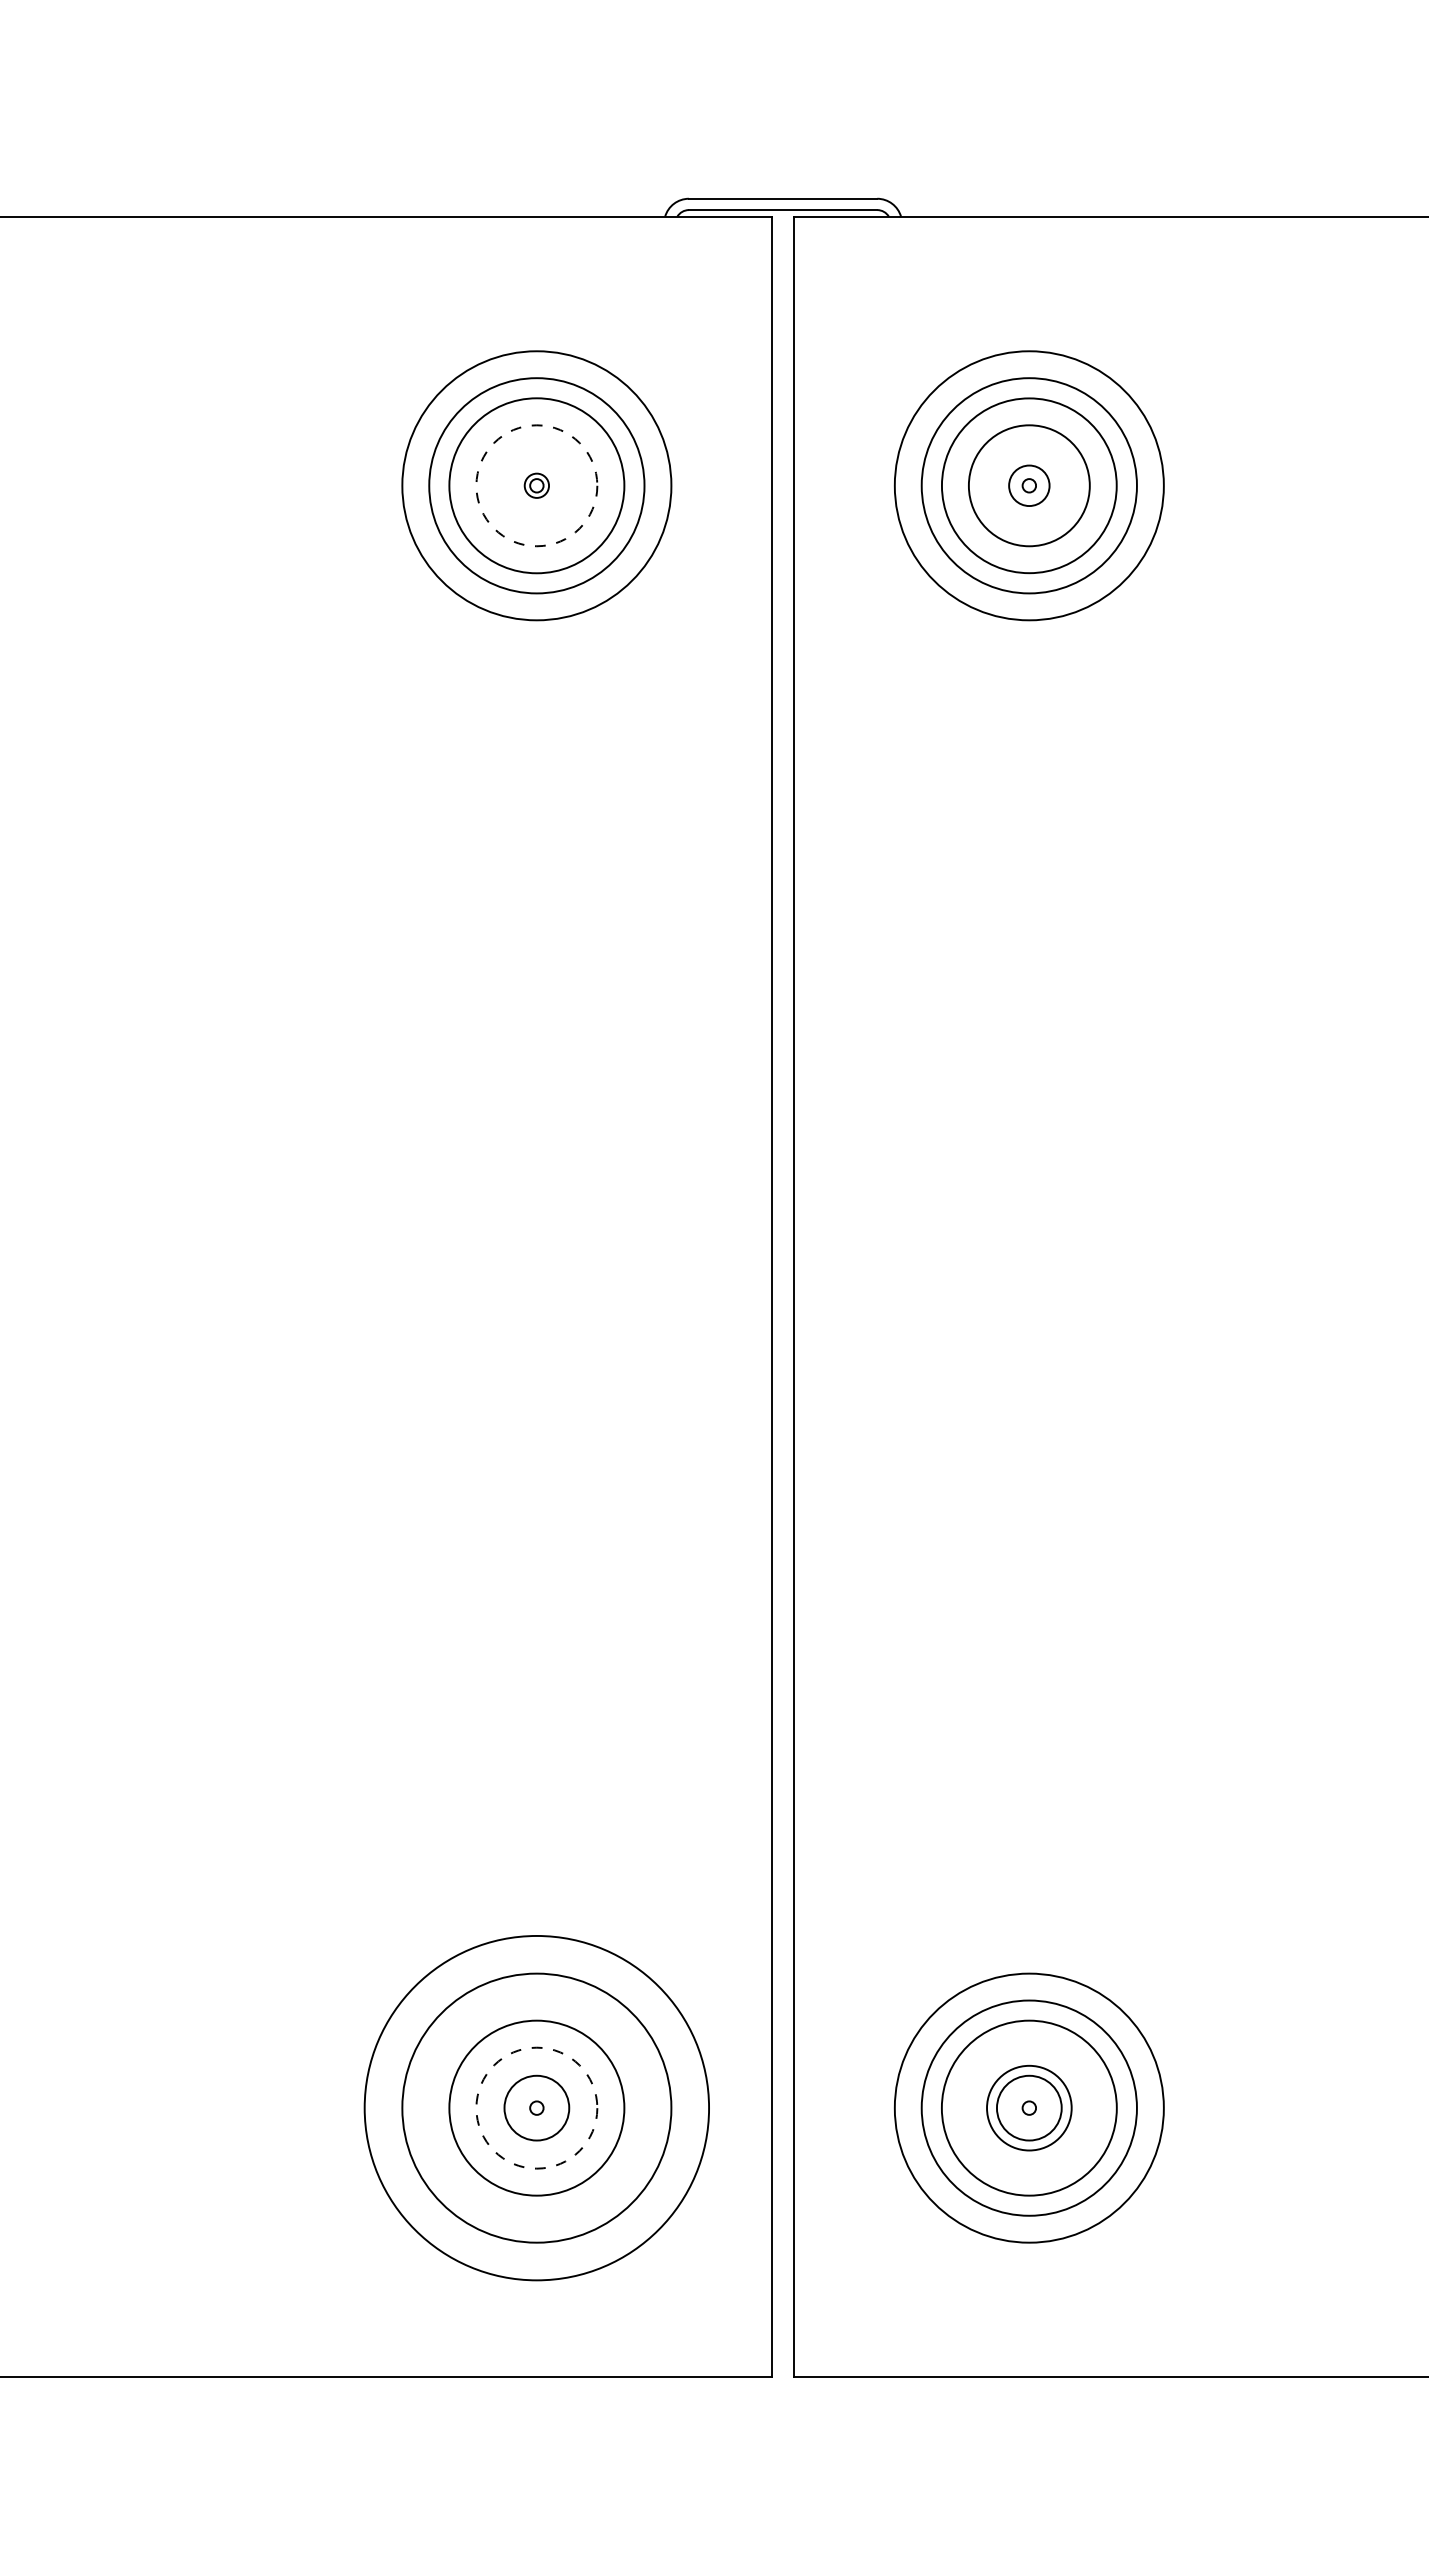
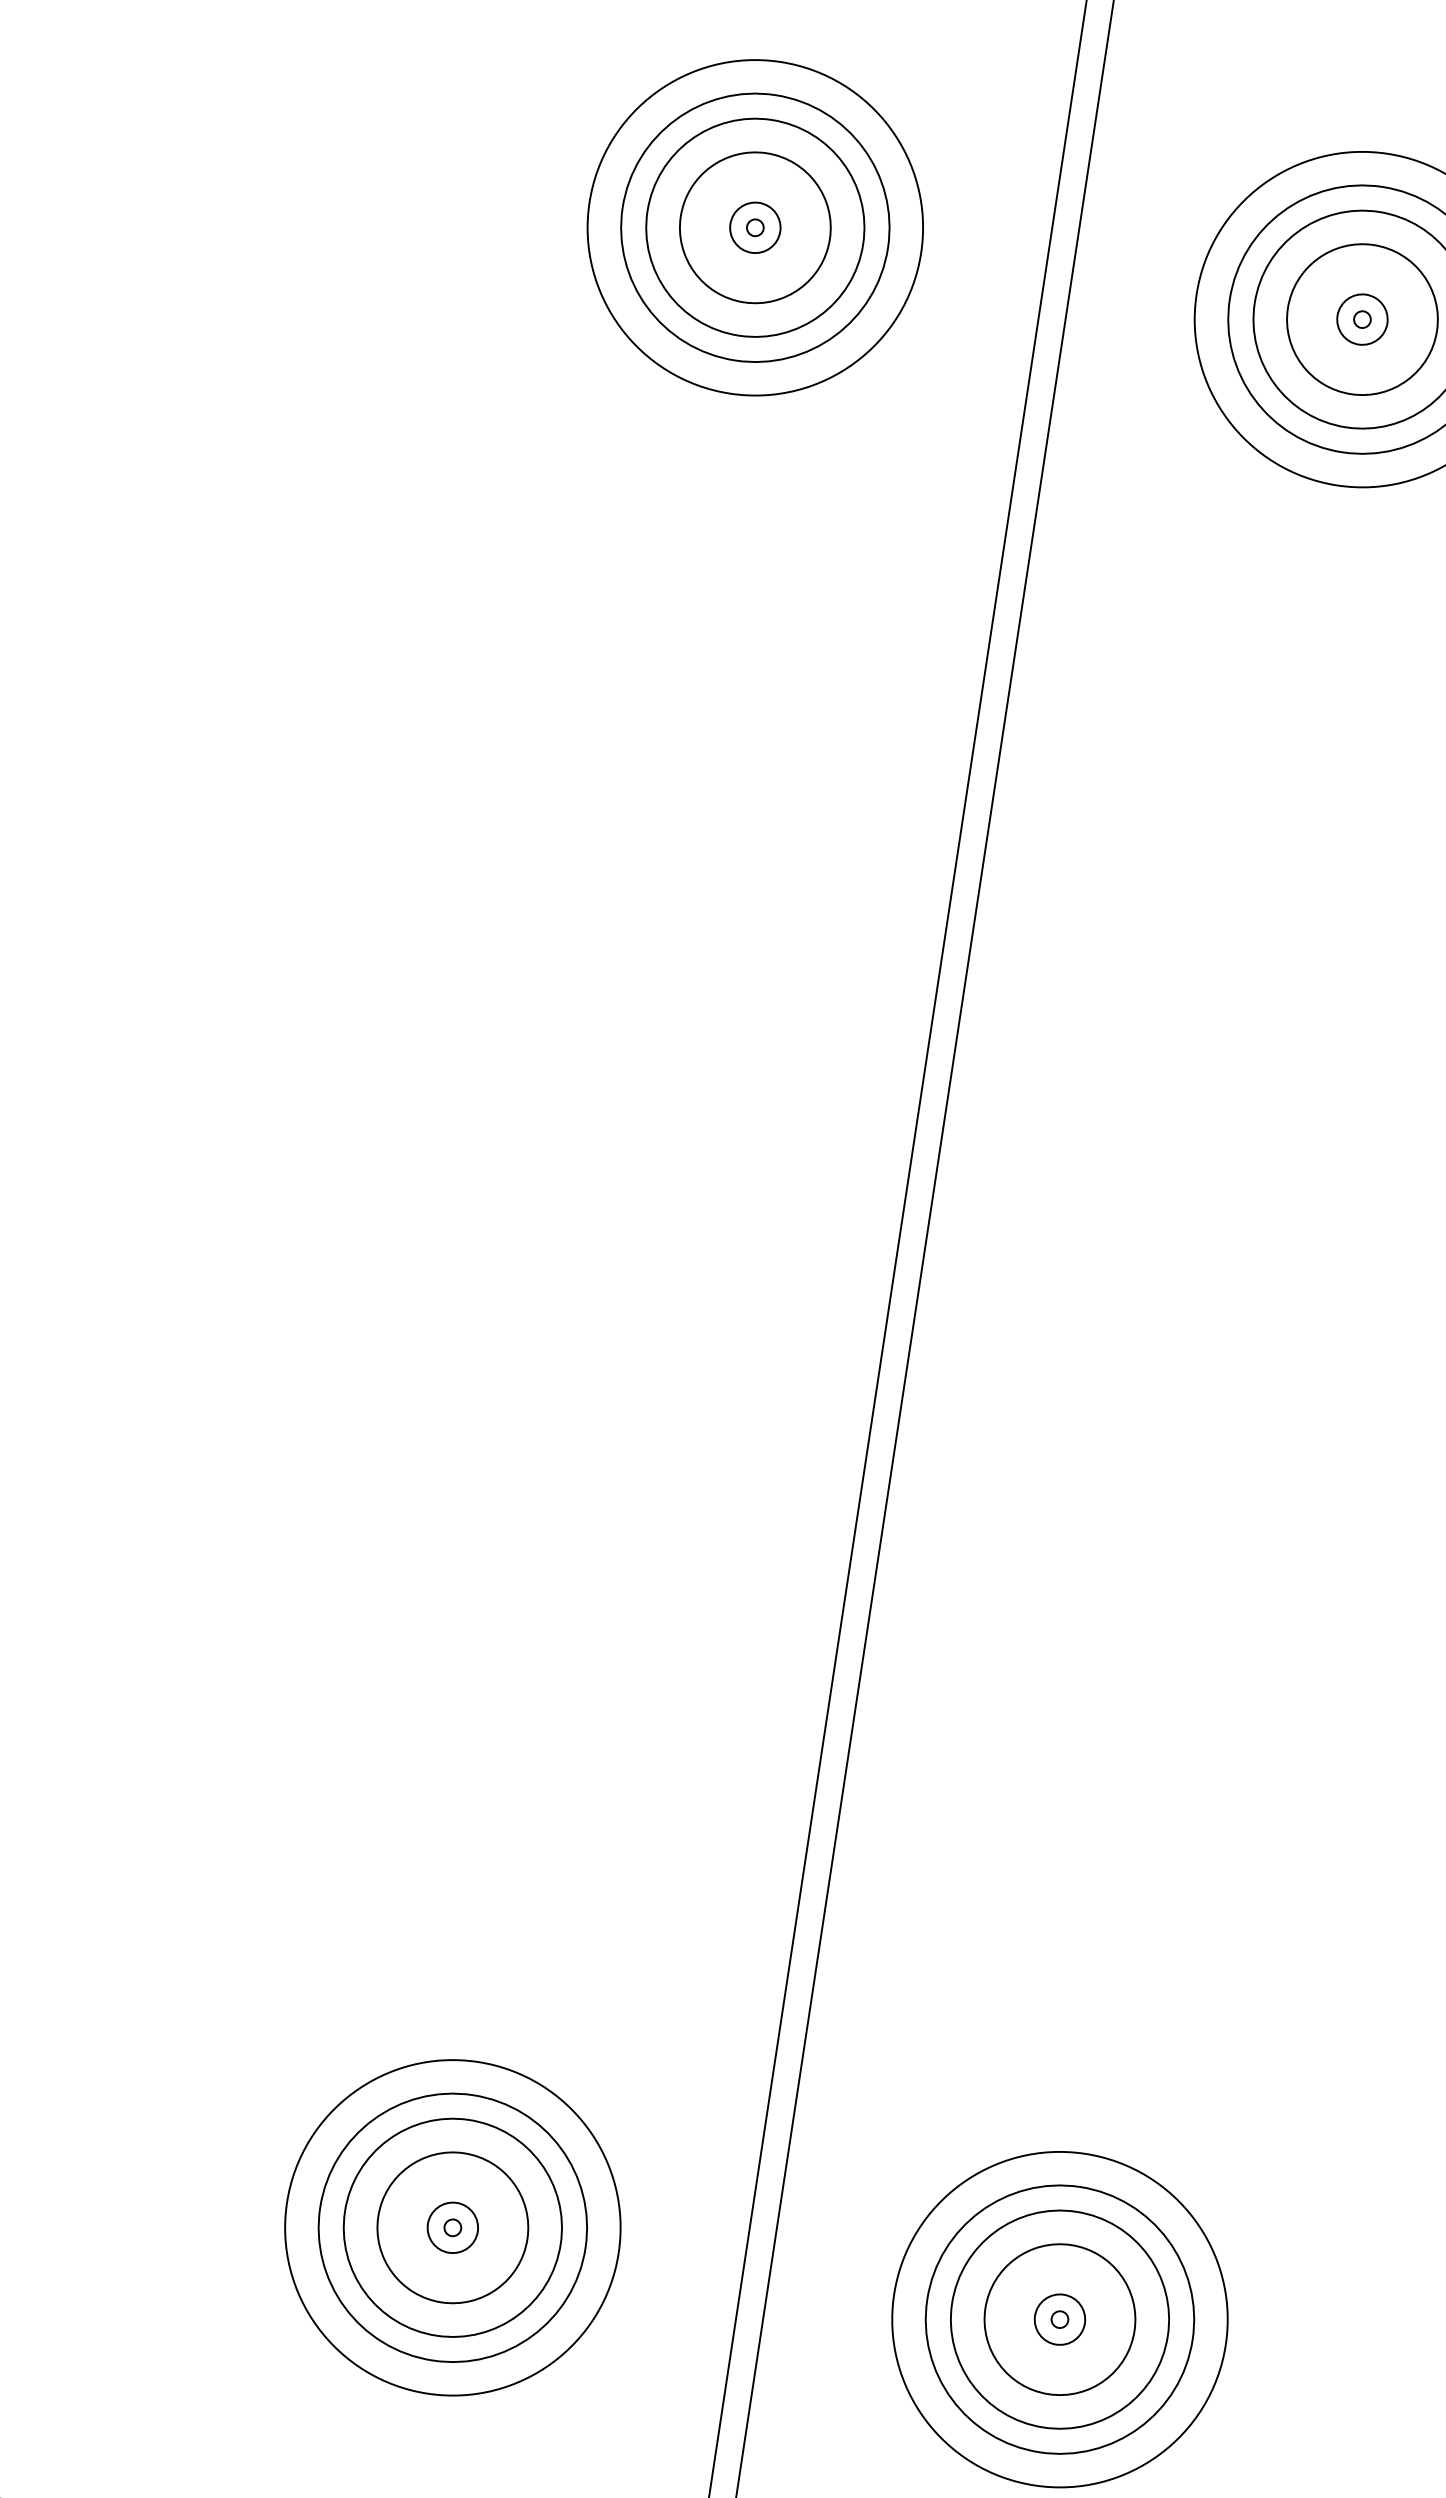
circle: (536, 485) -> (754, 227), dashed -> solid
circle: (536, 485) -> (754, 227), size x1.67
circle: (536, 2107) -> (452, 2226), dashed -> solid
circle: (536, 2107) -> (452, 2226), size x0.62
circle: (536, 2107) -> (452, 2226), size x0.62
circle: (1028, 2107) -> (1059, 2318), size x1.43
circle: (1029, 2107) -> (1060, 2318), size x0.62

